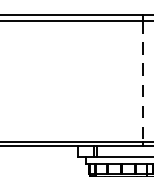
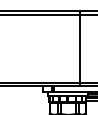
line: (144, 82) -> (80, 49), dashed -> solid

